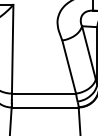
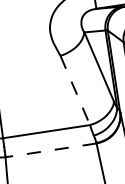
line: (69, 67) -> (75, 91), solid -> dashed
line: (45, 107) -> (51, 150), solid -> dashed

